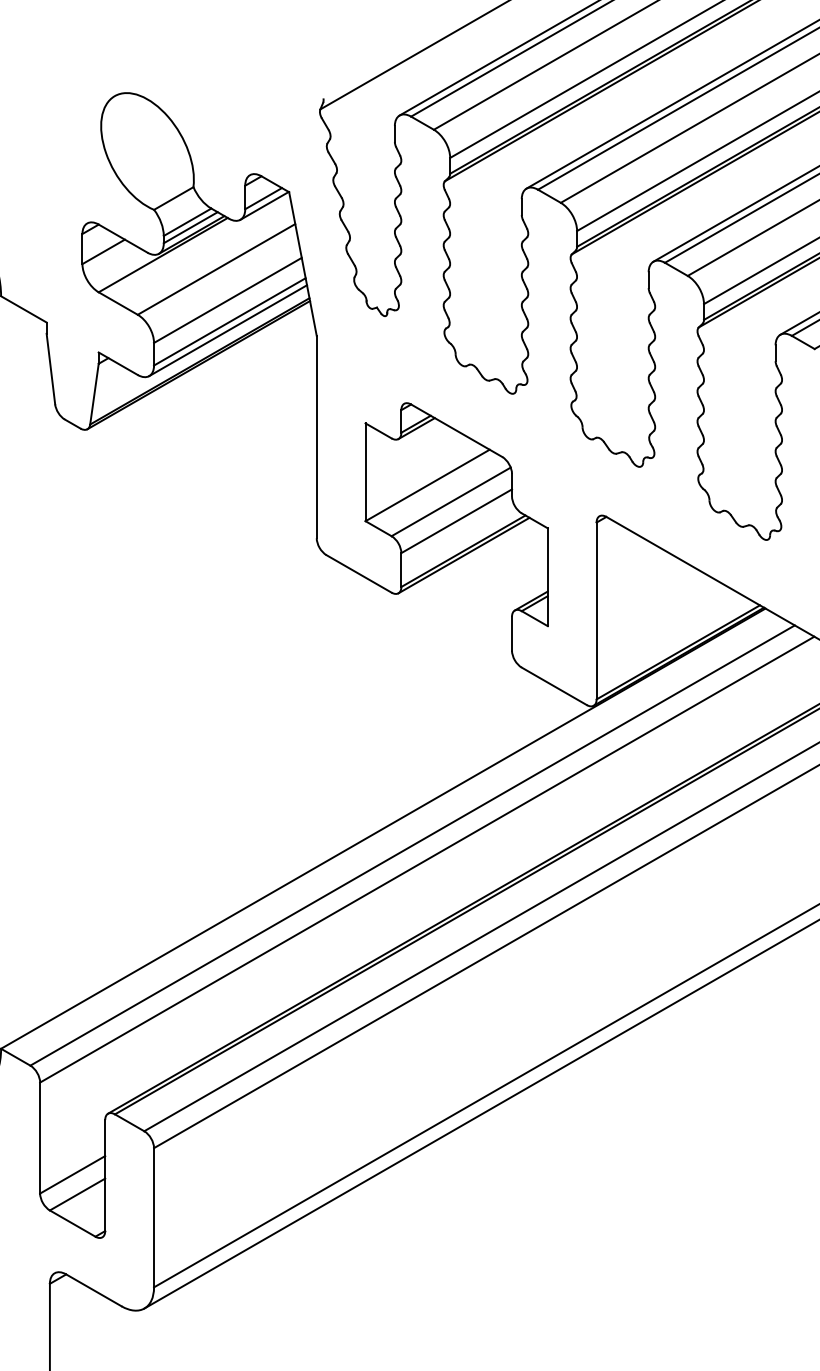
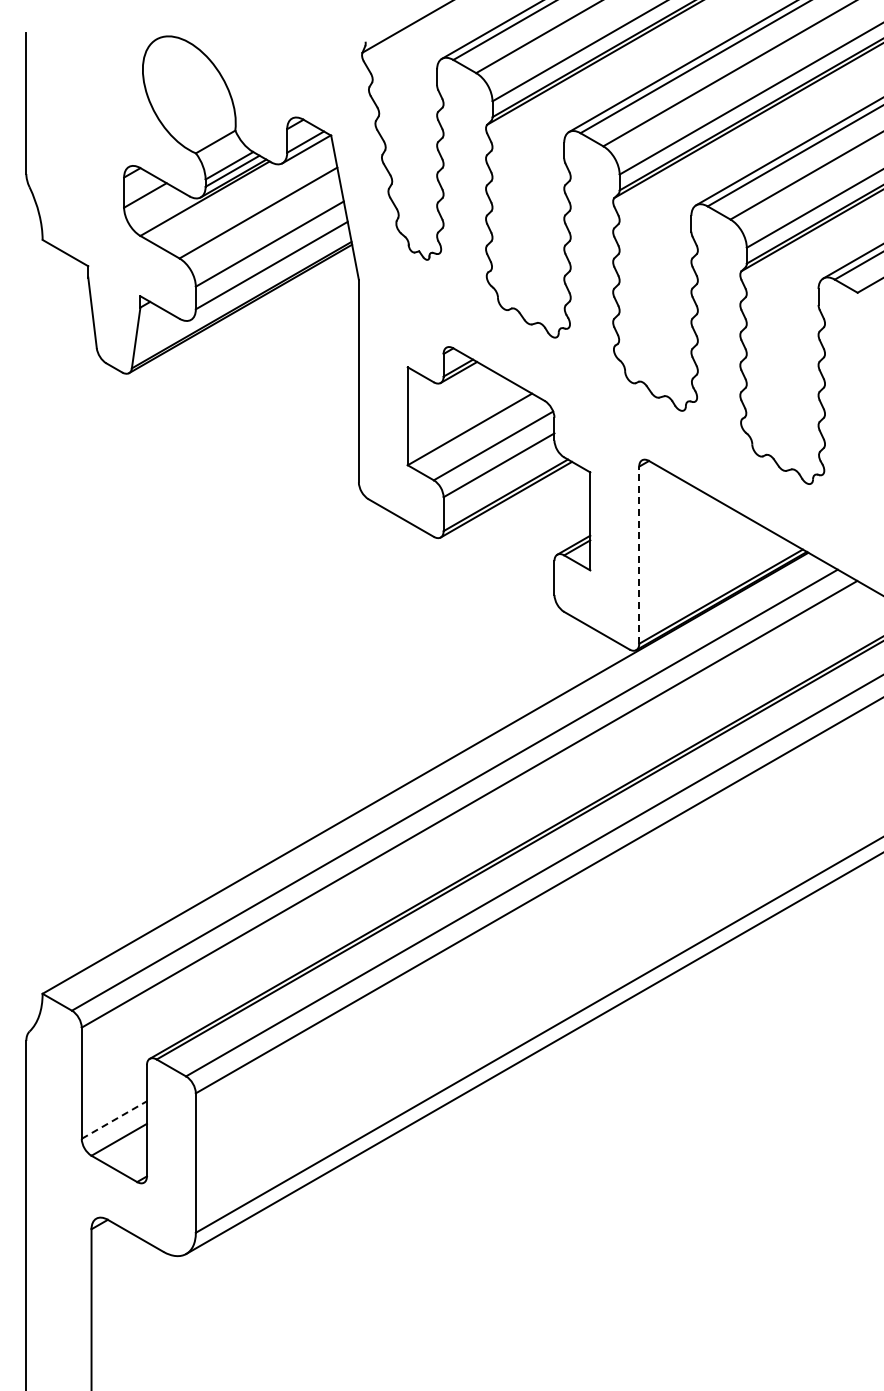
line: (228, 329) -> (270, 273), removed
line: (596, 611) -> (639, 555), solid -> dashed
line: (72, 1175) -> (114, 1120), solid -> dashed

